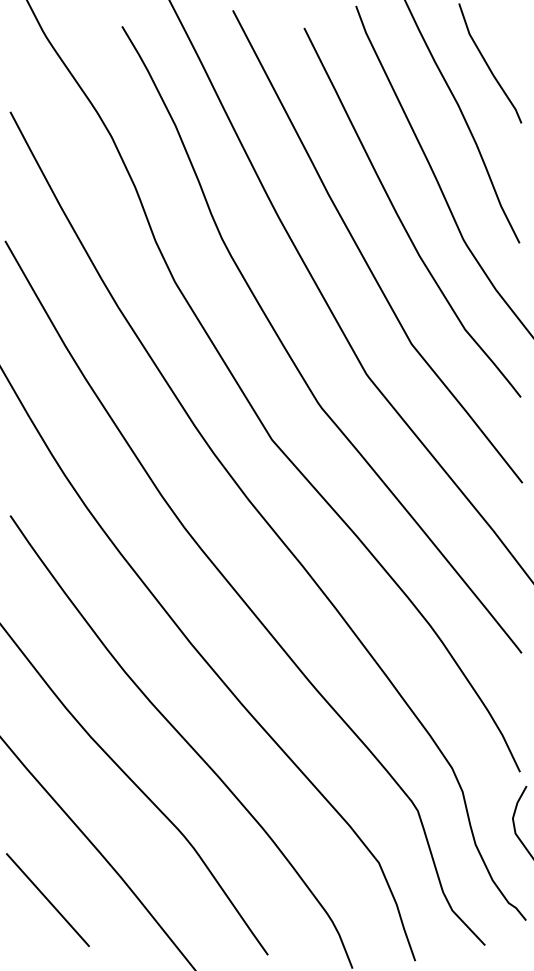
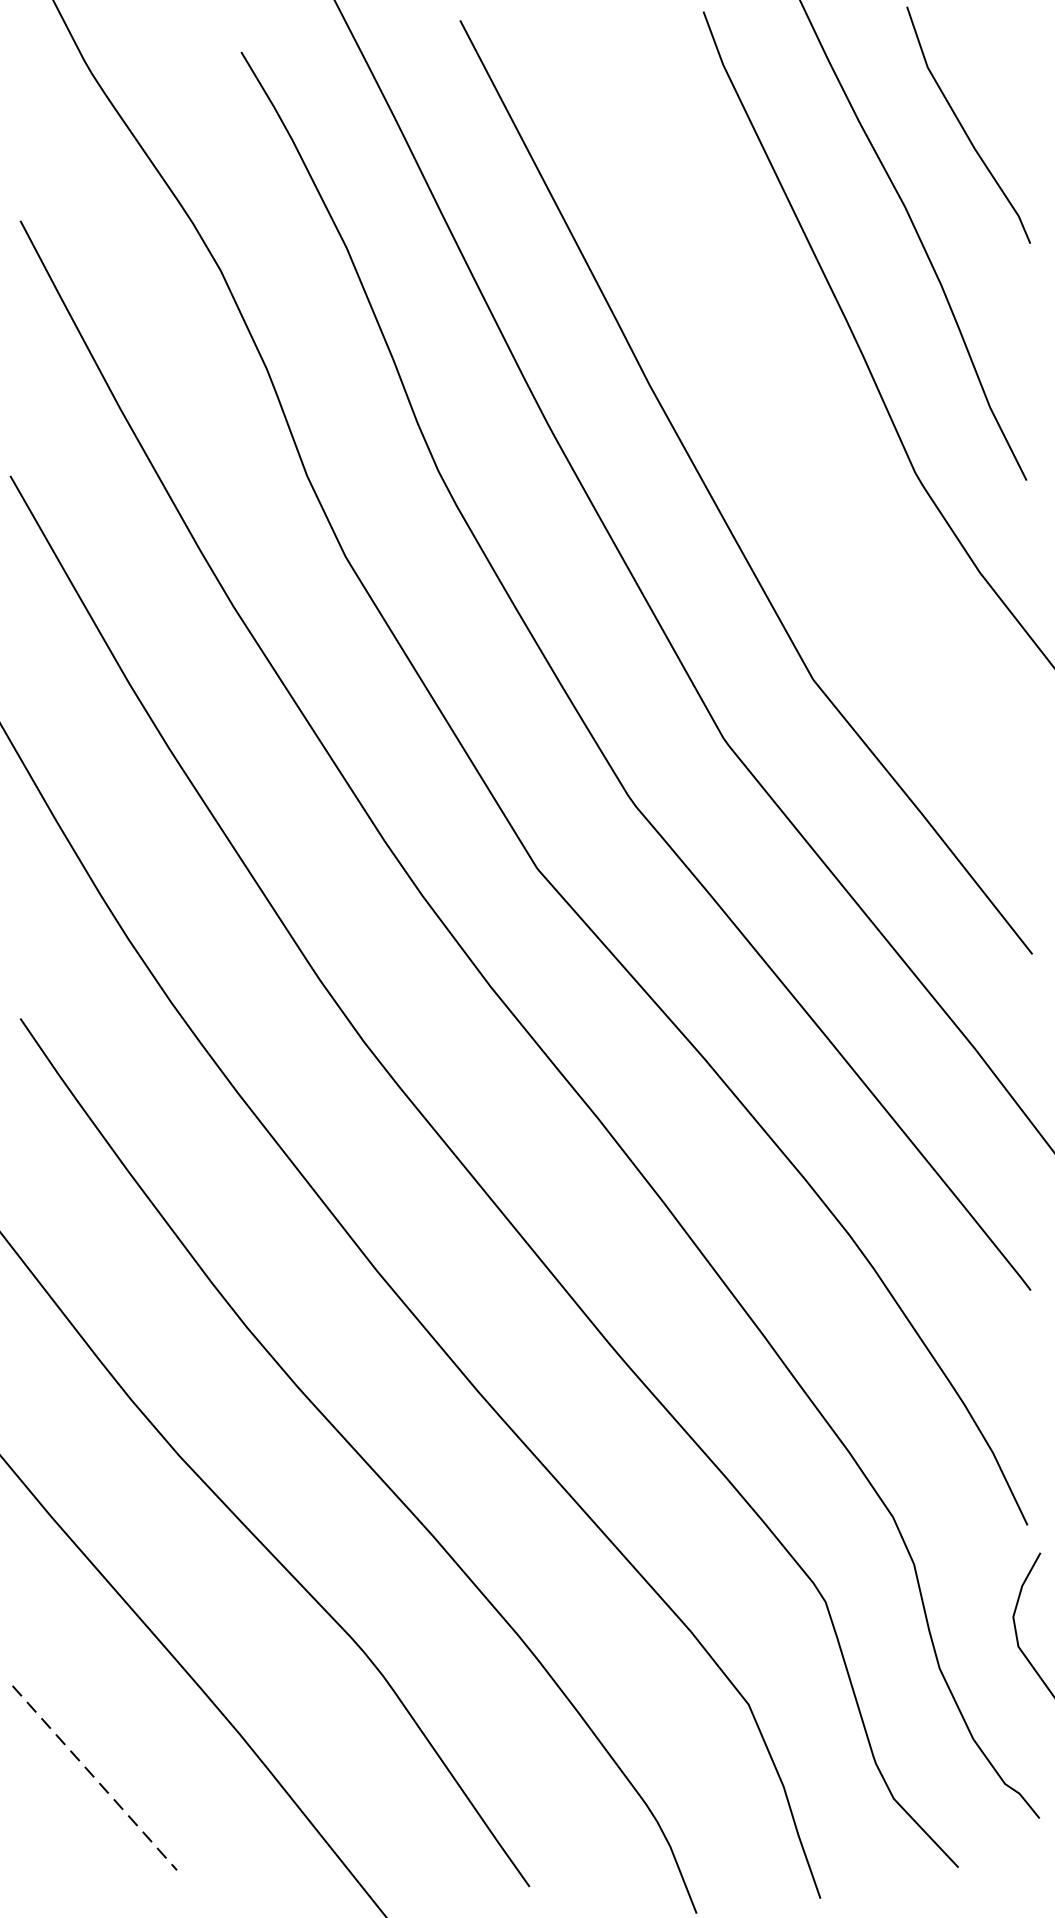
curve: (400, 218) -> (791, 431), removed
line: (48, 900) -> (95, 1778), solid -> dashed

